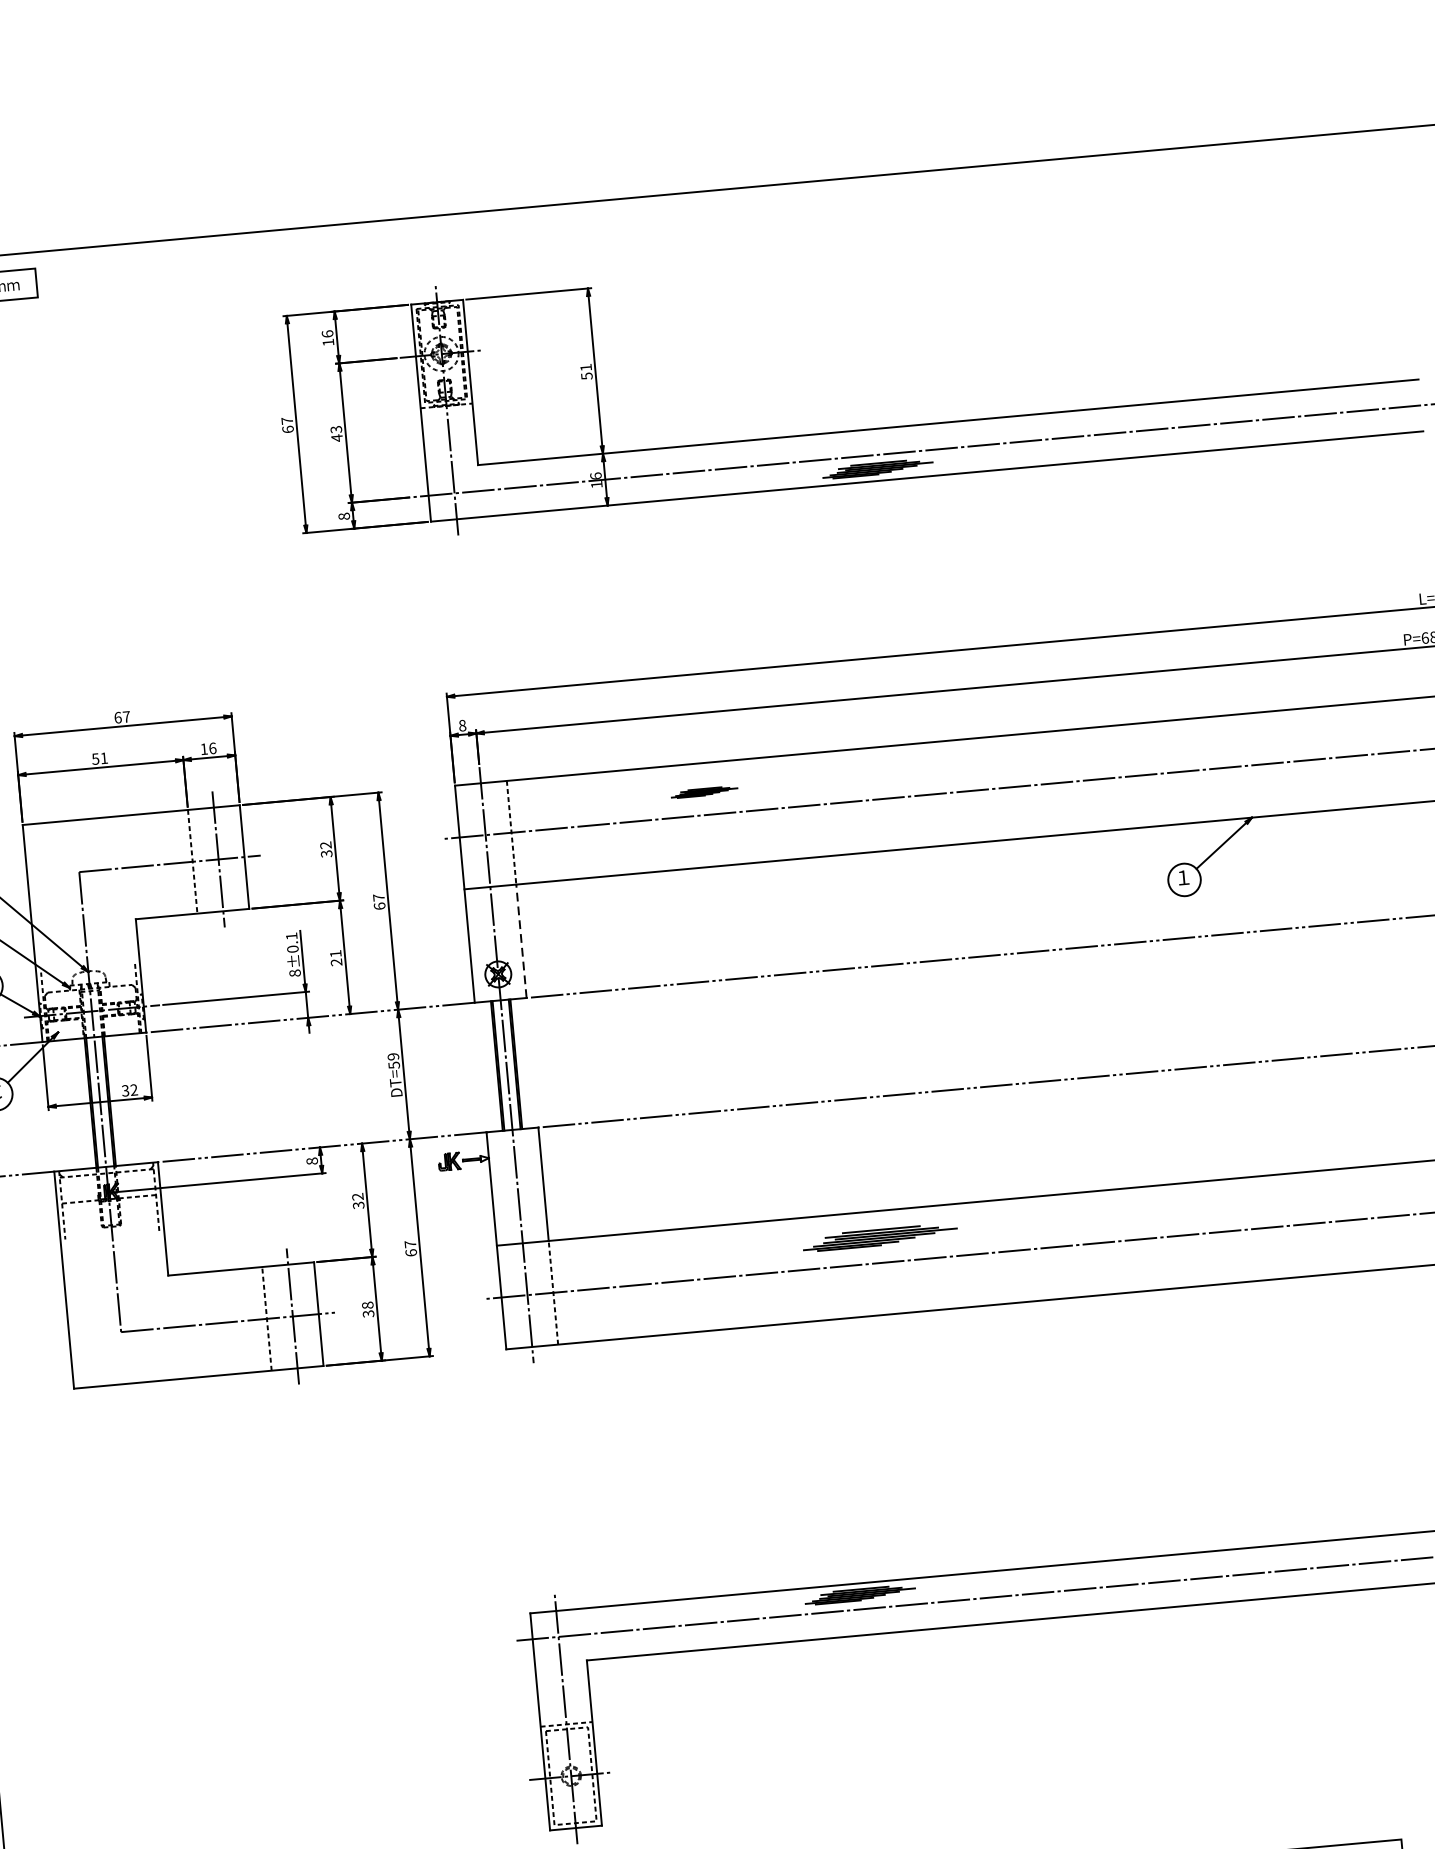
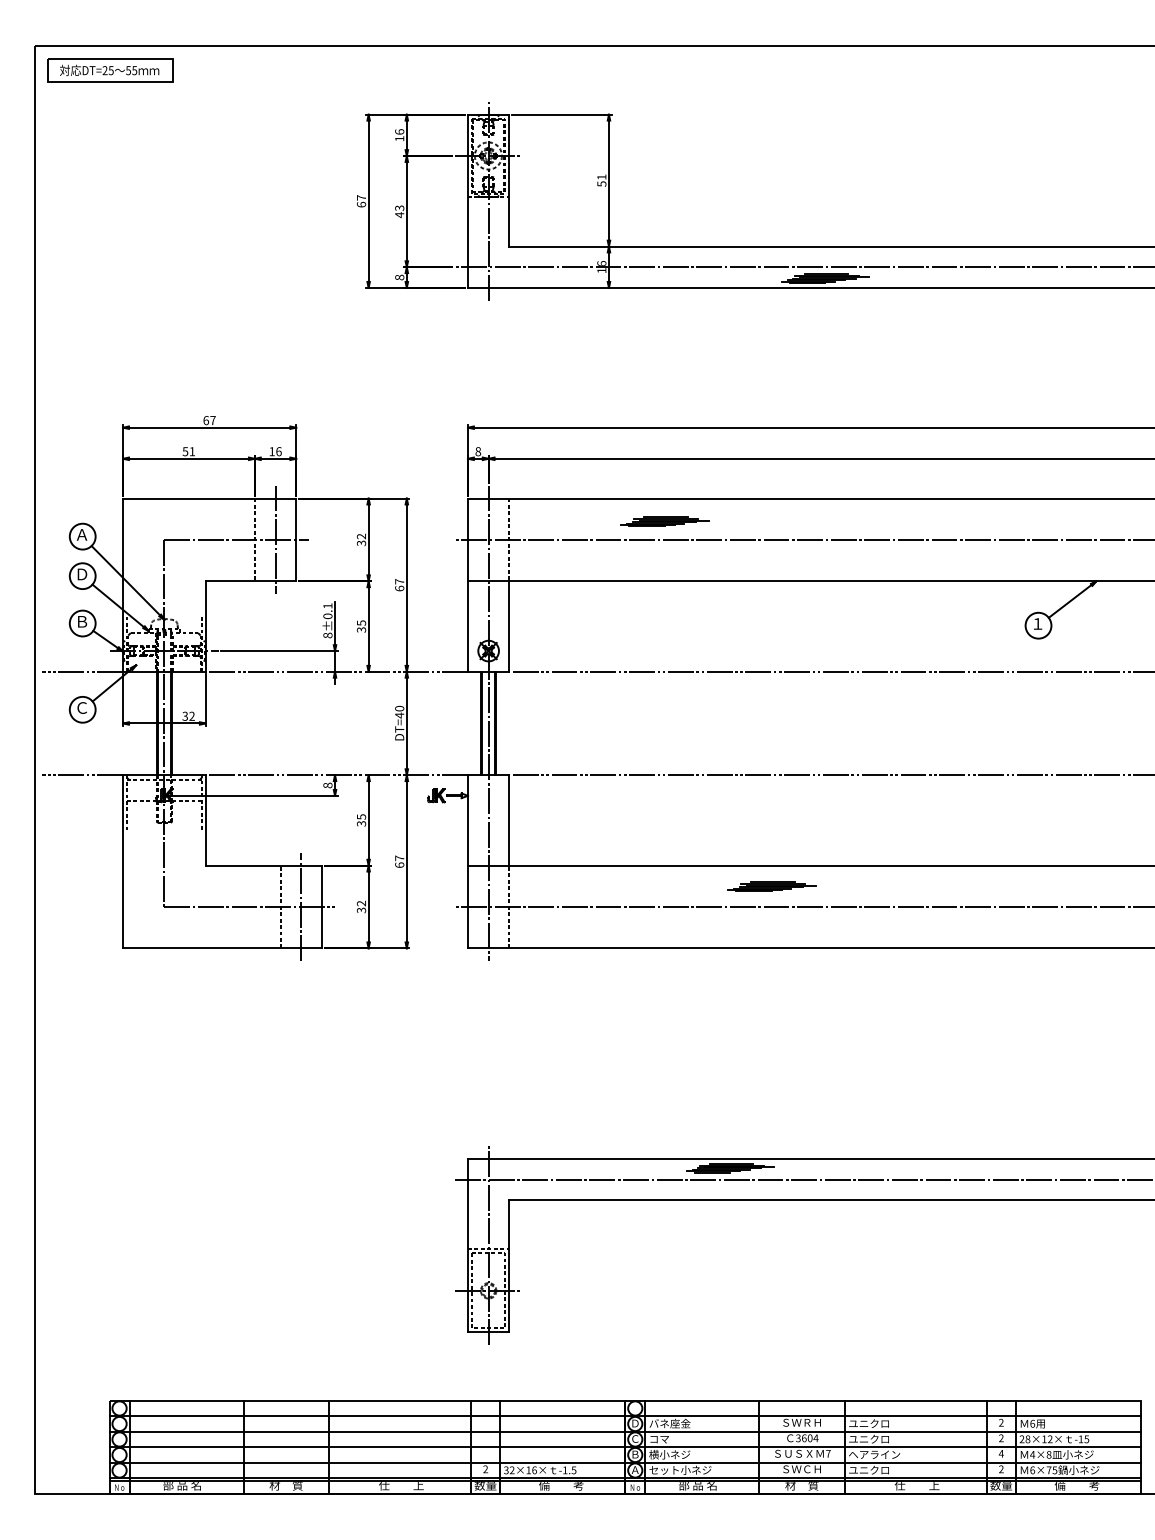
part: (703, 791) -> (664, 521), size x1.67
line: (521, 941) -> (509, 626), dashed -> solid
text: (336, 958) -> (361, 626), 21 -> 35
text: (393, 1061) -> (399, 712), DT=59 -> DT=40
text: (357, 1196) -> (361, 816), 32 -> 35
part: (879, 1237) -> (771, 886), size x0.71
text: (367, 1305) -> (361, 903), 38 -> 32

